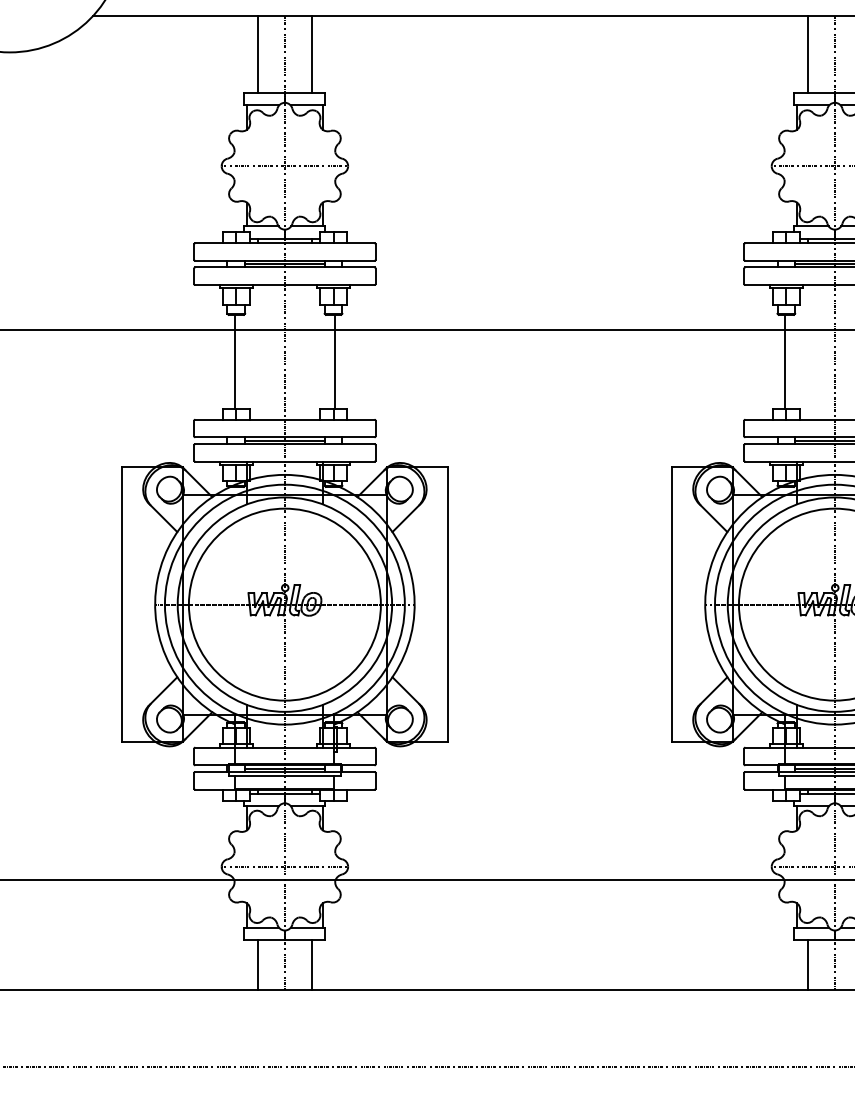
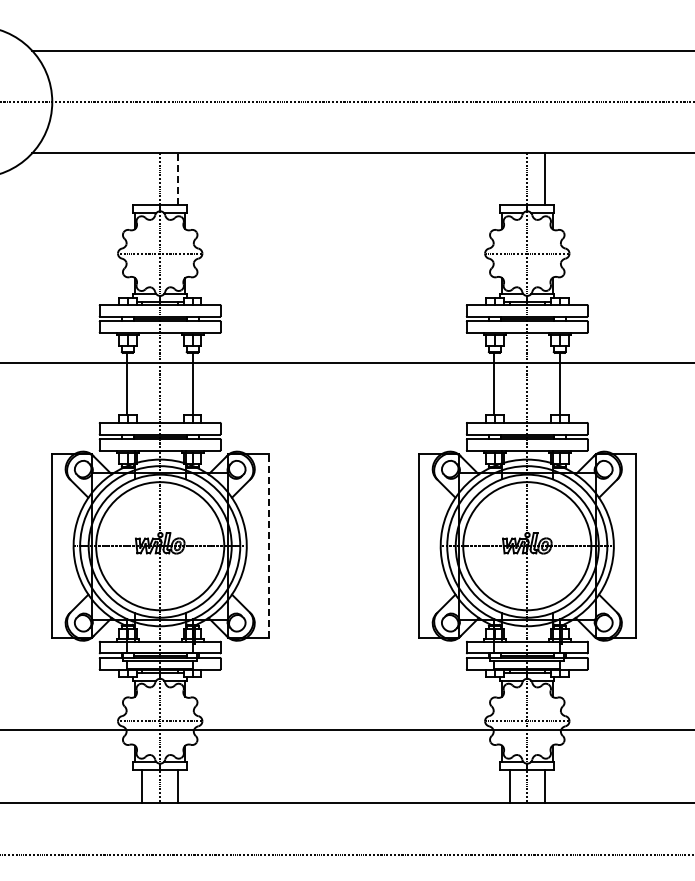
line: (258, 53) -> (142, 178), removed
line: (808, 53) -> (509, 178), removed
line: (310, 55) -> (177, 179), solid -> dashed
line: (447, 605) -> (268, 546), solid -> dashed

